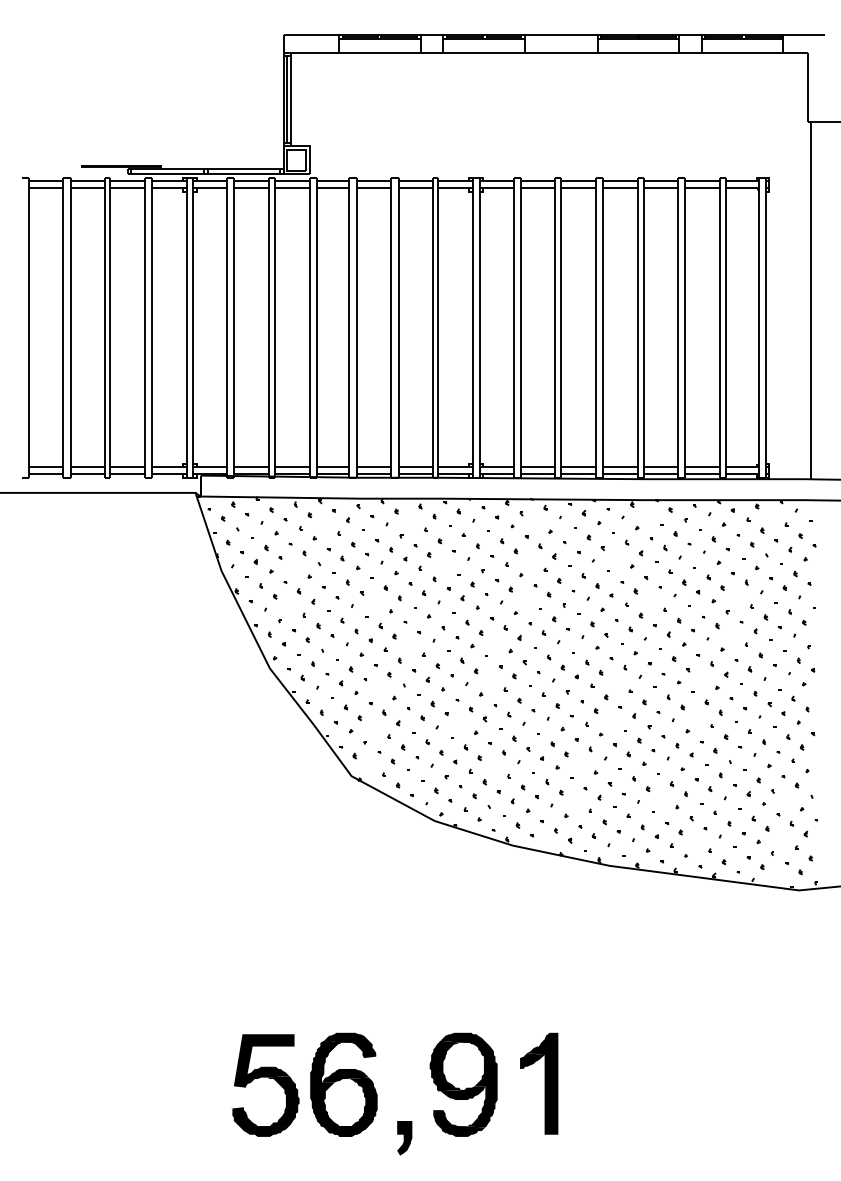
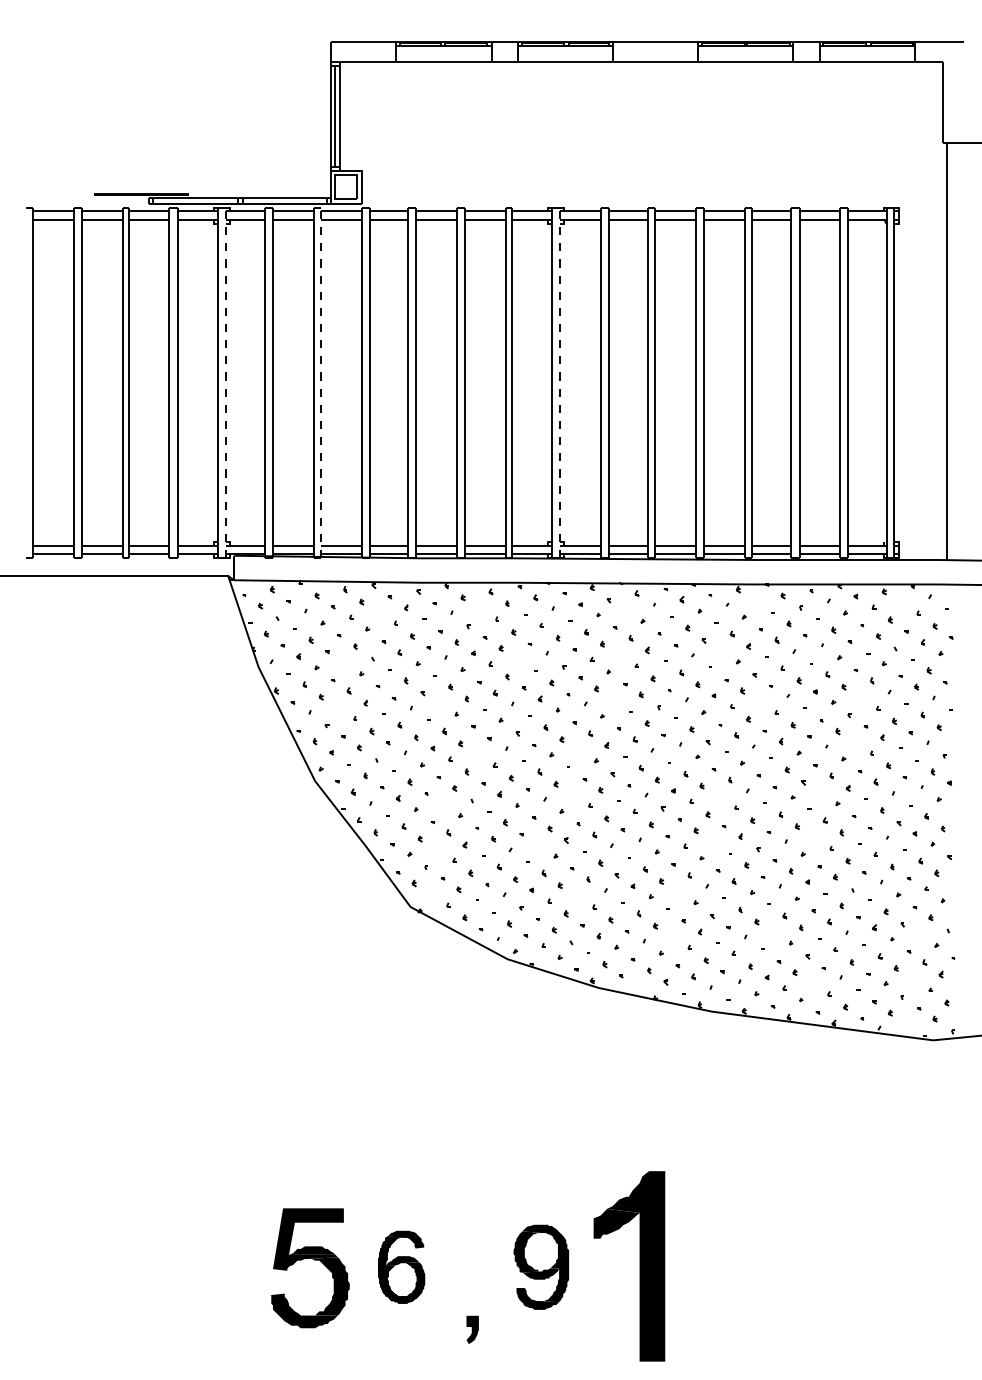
line: (193, 327) -> (225, 382), solid -> dashed
line: (274, 327) -> (320, 382), solid -> dashed
line: (479, 327) -> (559, 382), solid -> dashed
part: (539, 1083) -> (630, 1265), size x1.6
part: (343, 1084) -> (401, 1267), size x0.6
part: (463, 1084) -> (541, 1267), size x0.7
part: (404, 1138) -> (472, 1330), size x0.7

